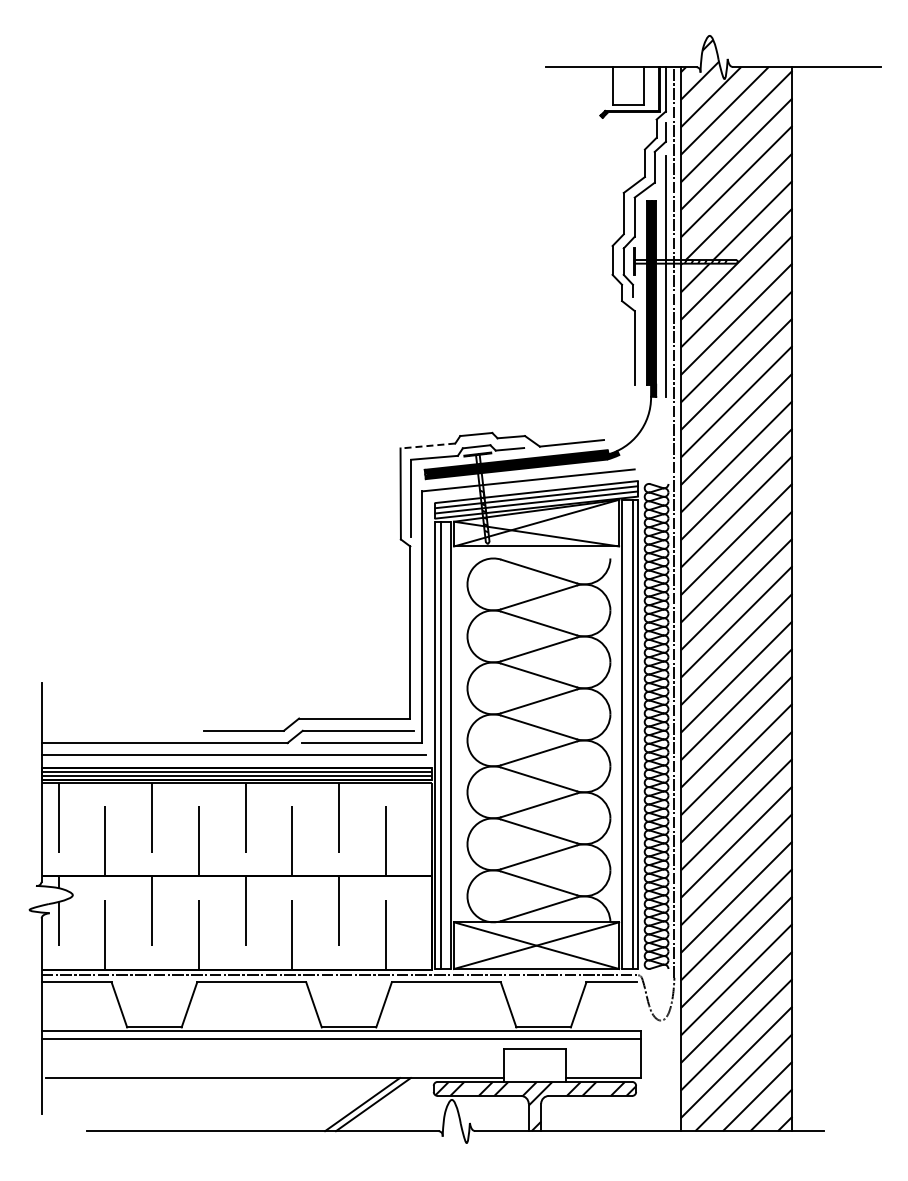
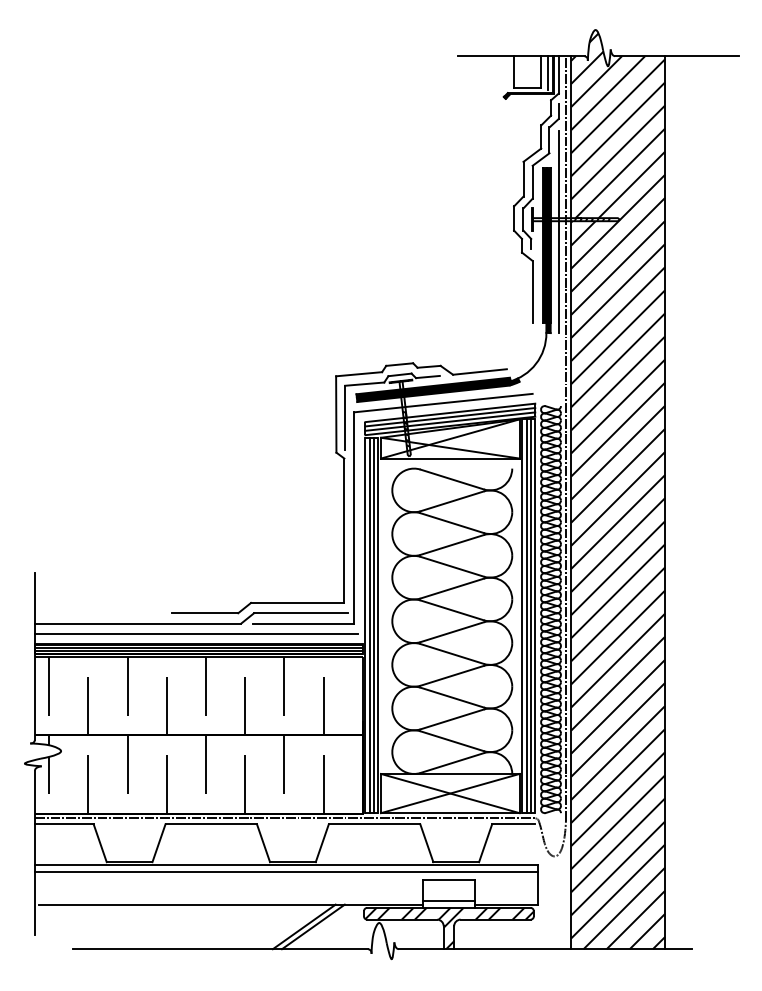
line: (653, 87) -> (548, 73), added
line: (427, 446) -> (358, 374), dashed -> solid
line: (627, 734) -> (526, 616), added
line: (445, 745) -> (373, 625), added
line: (534, 1074) -> (448, 901), added

